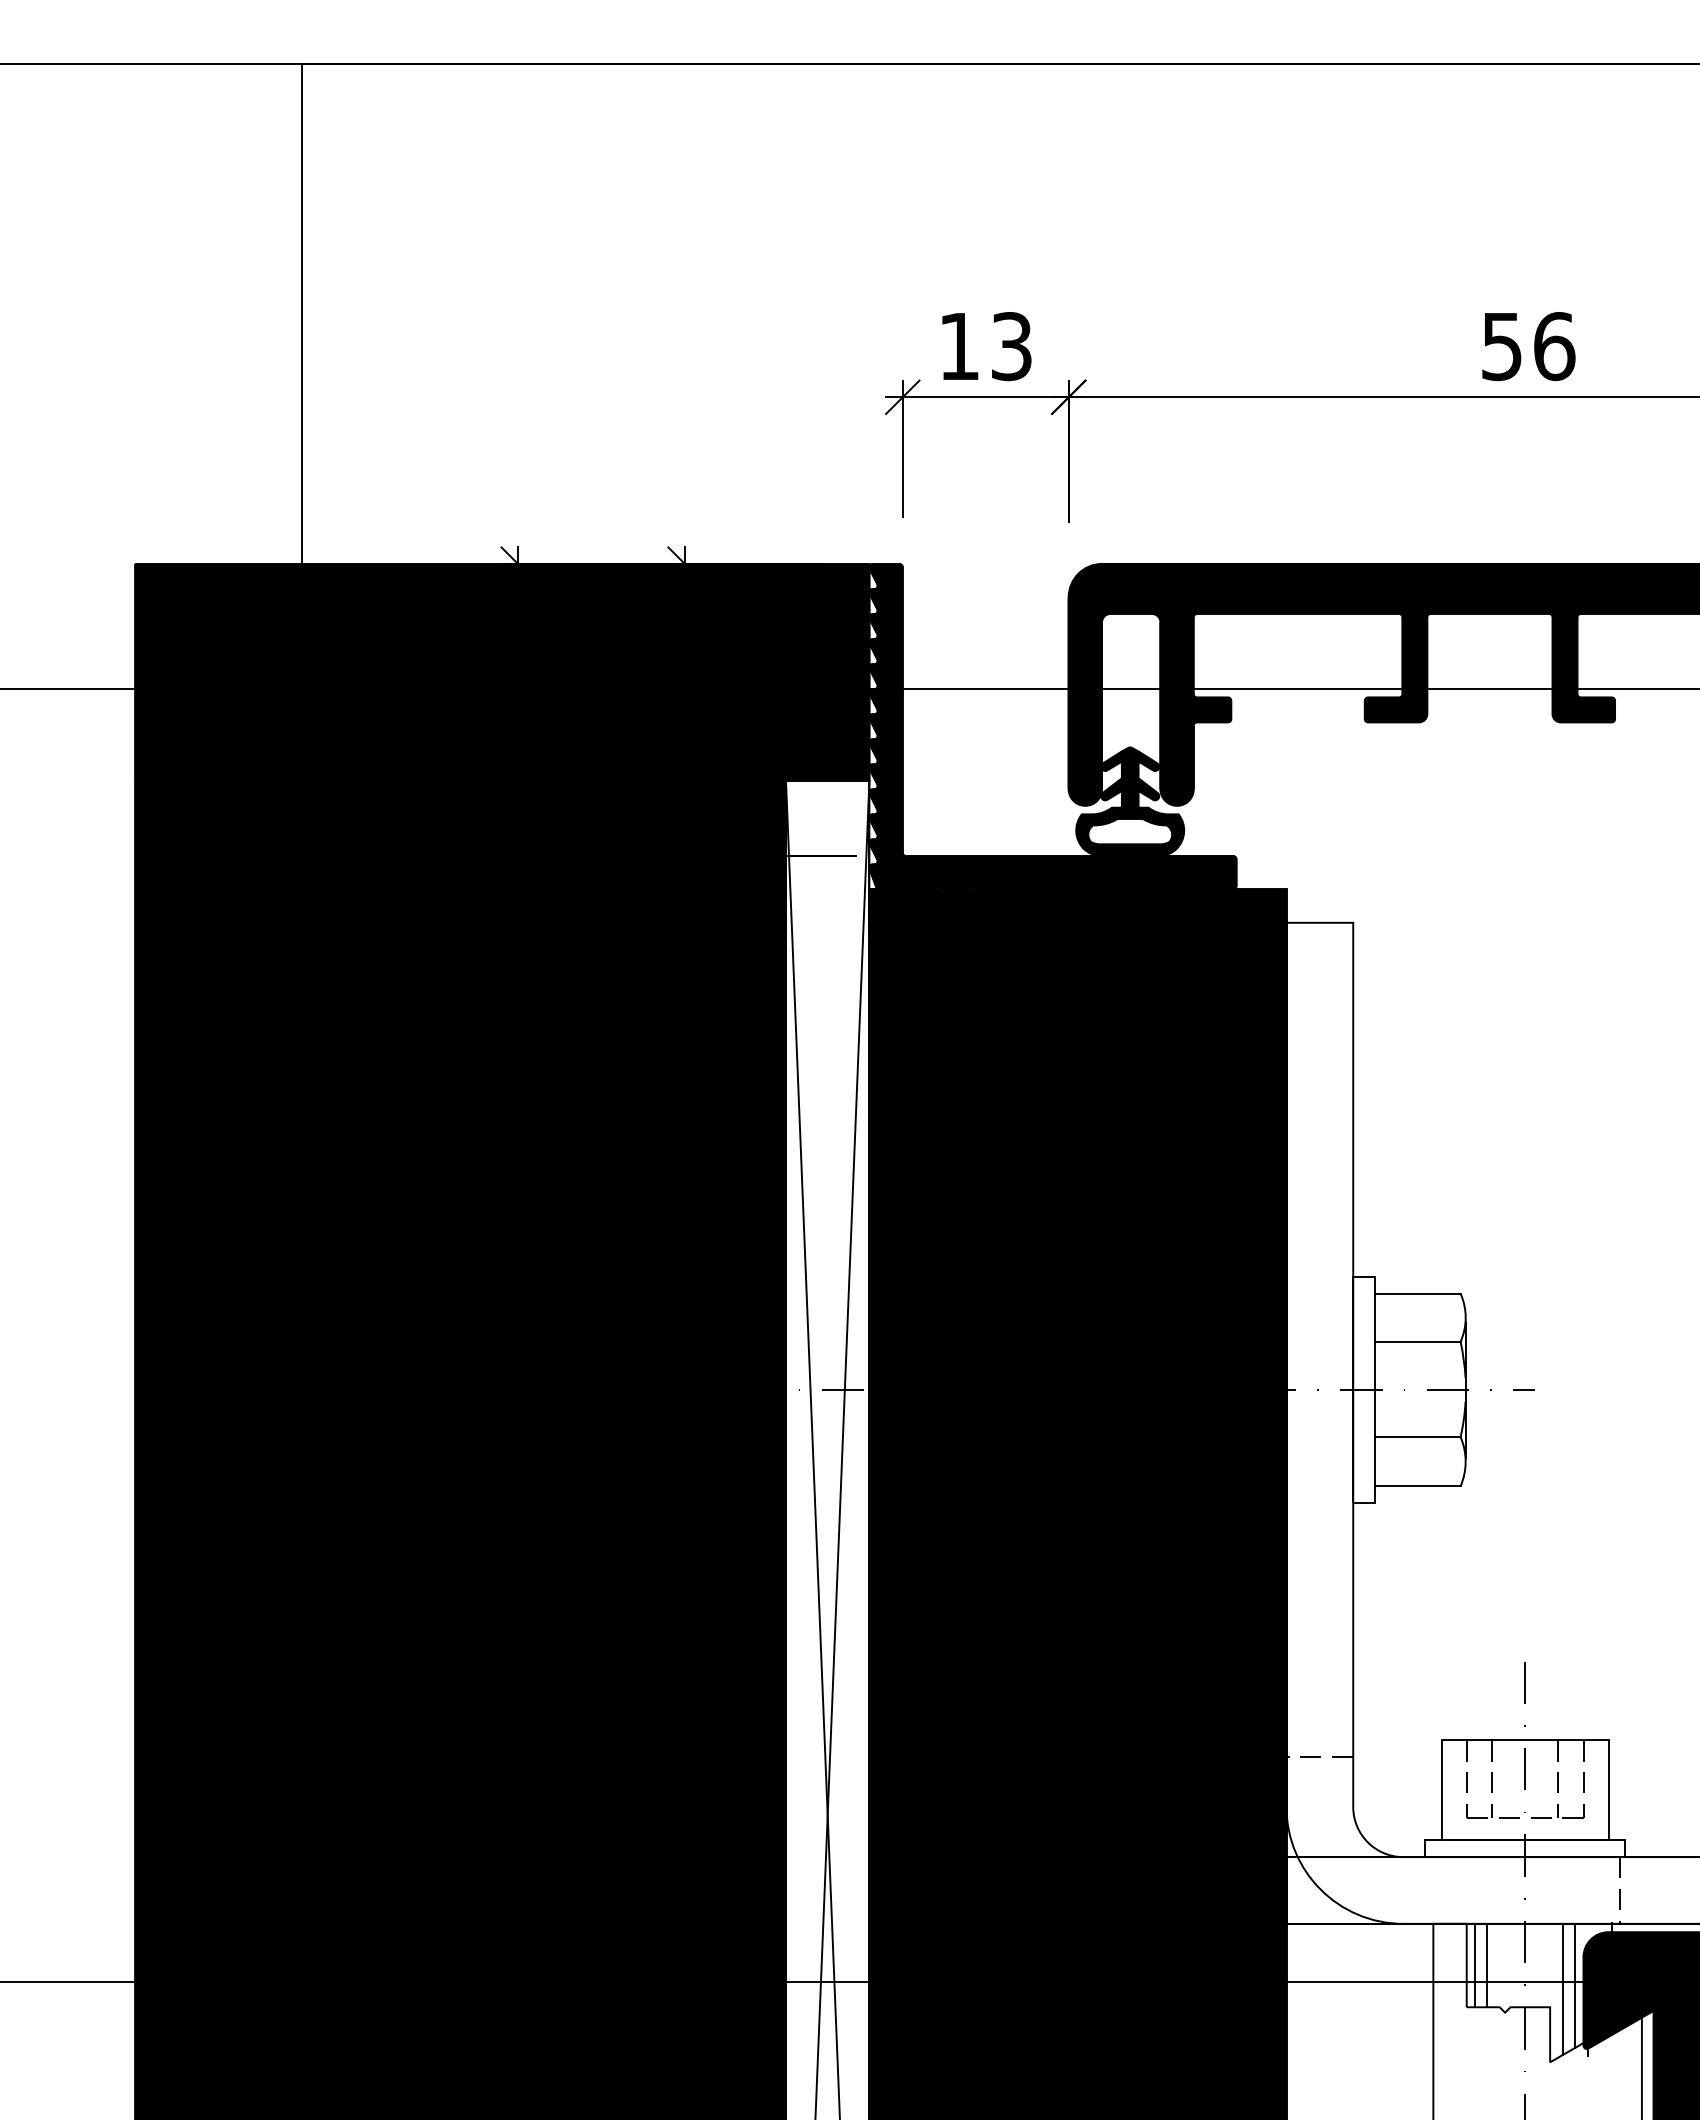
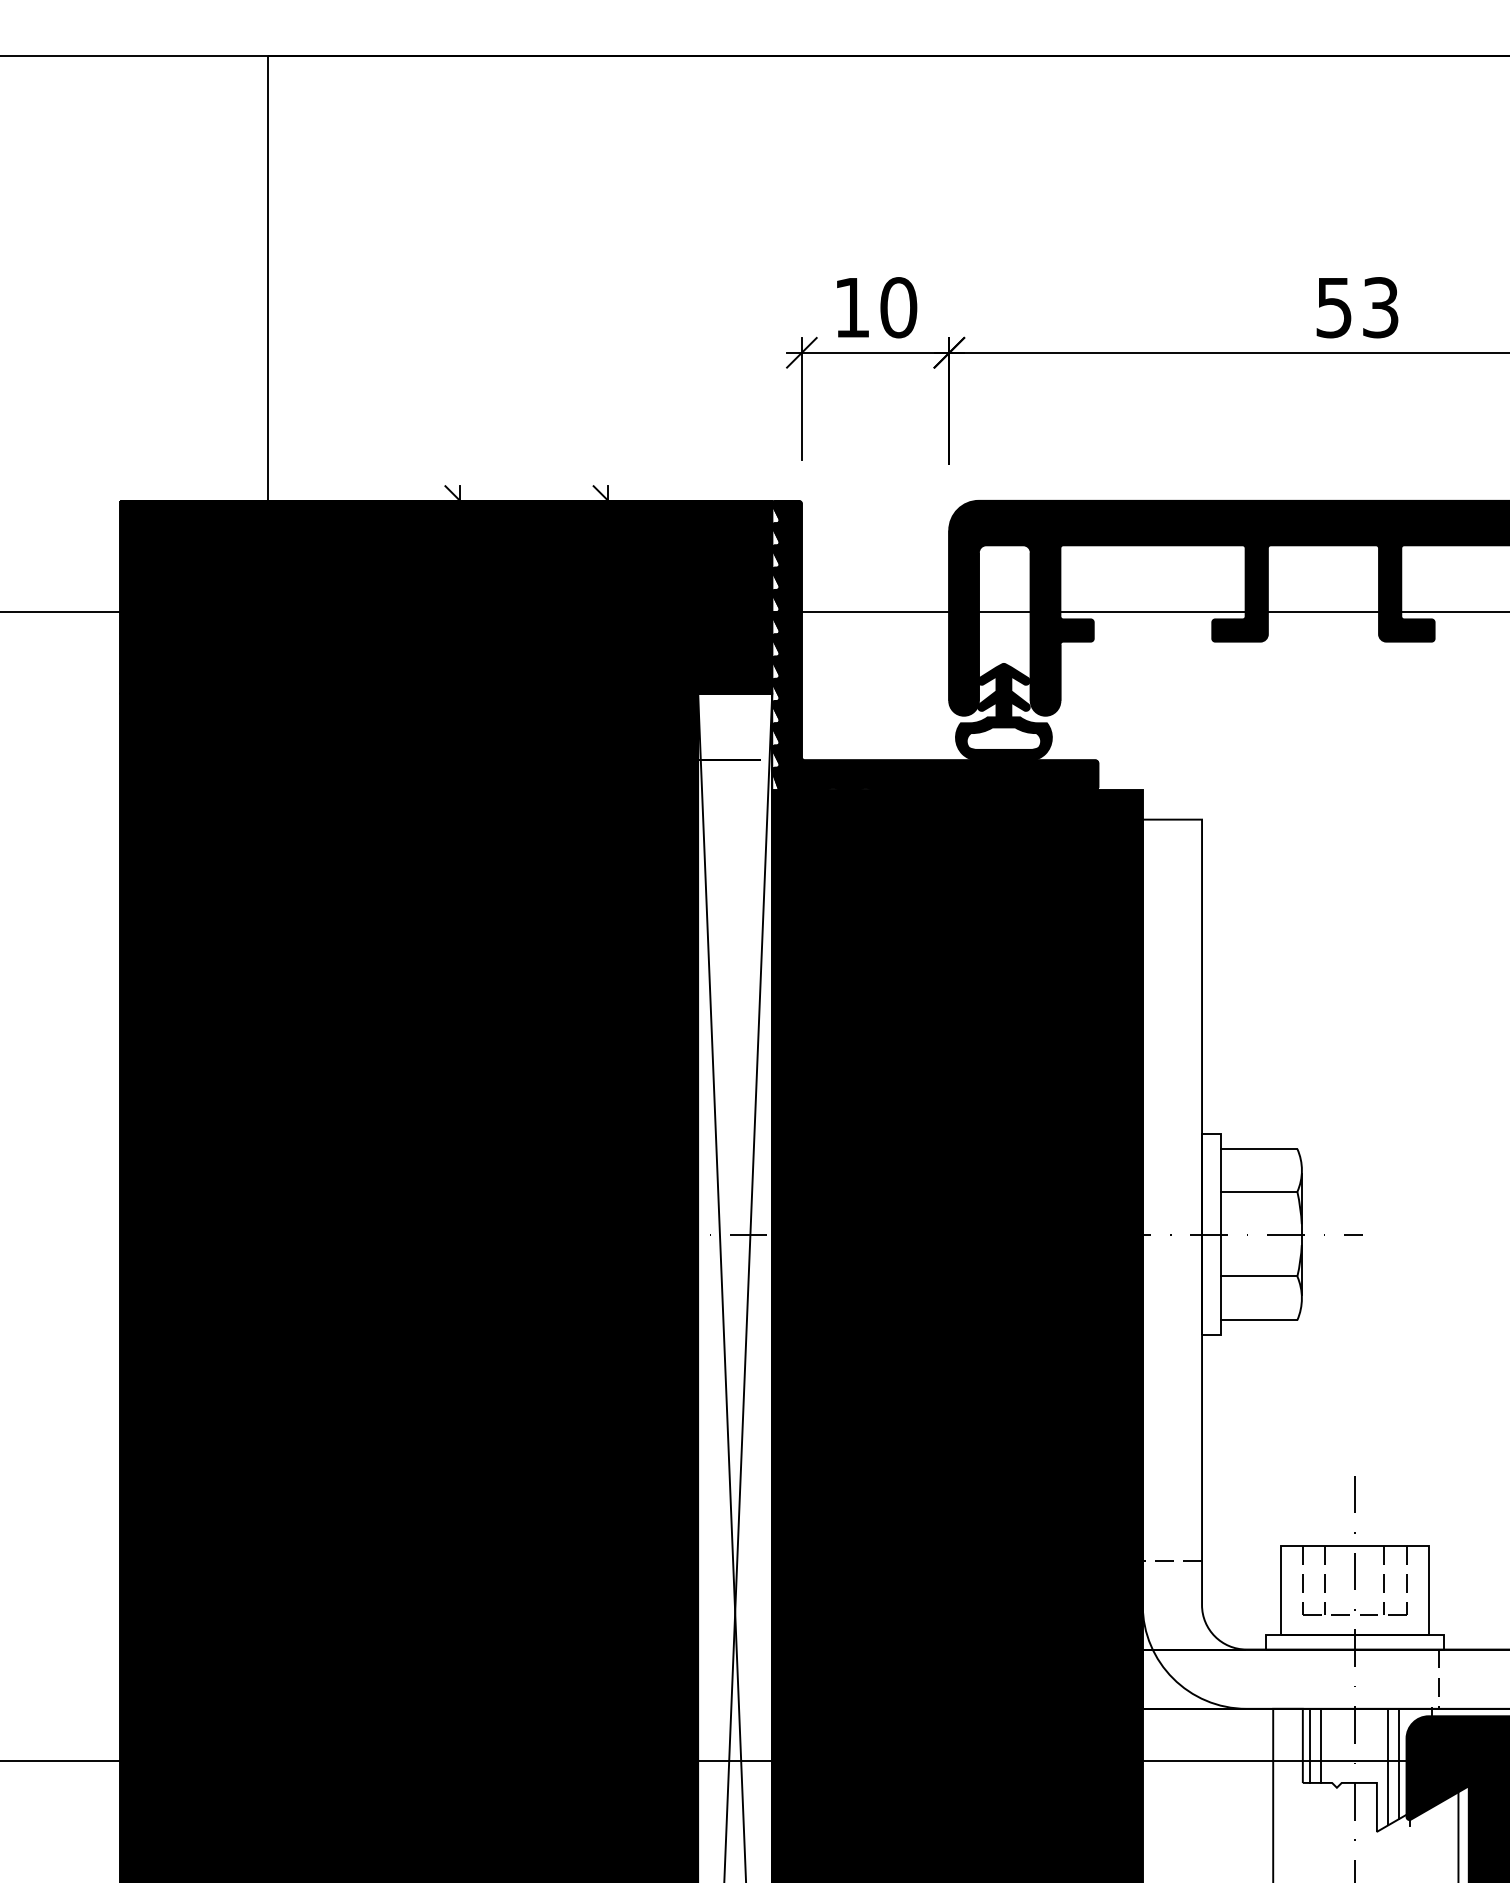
text: (1011, 346) -> (898, 307), 13 -> 10
text: (1554, 346) -> (1380, 307), 56 -> 53

